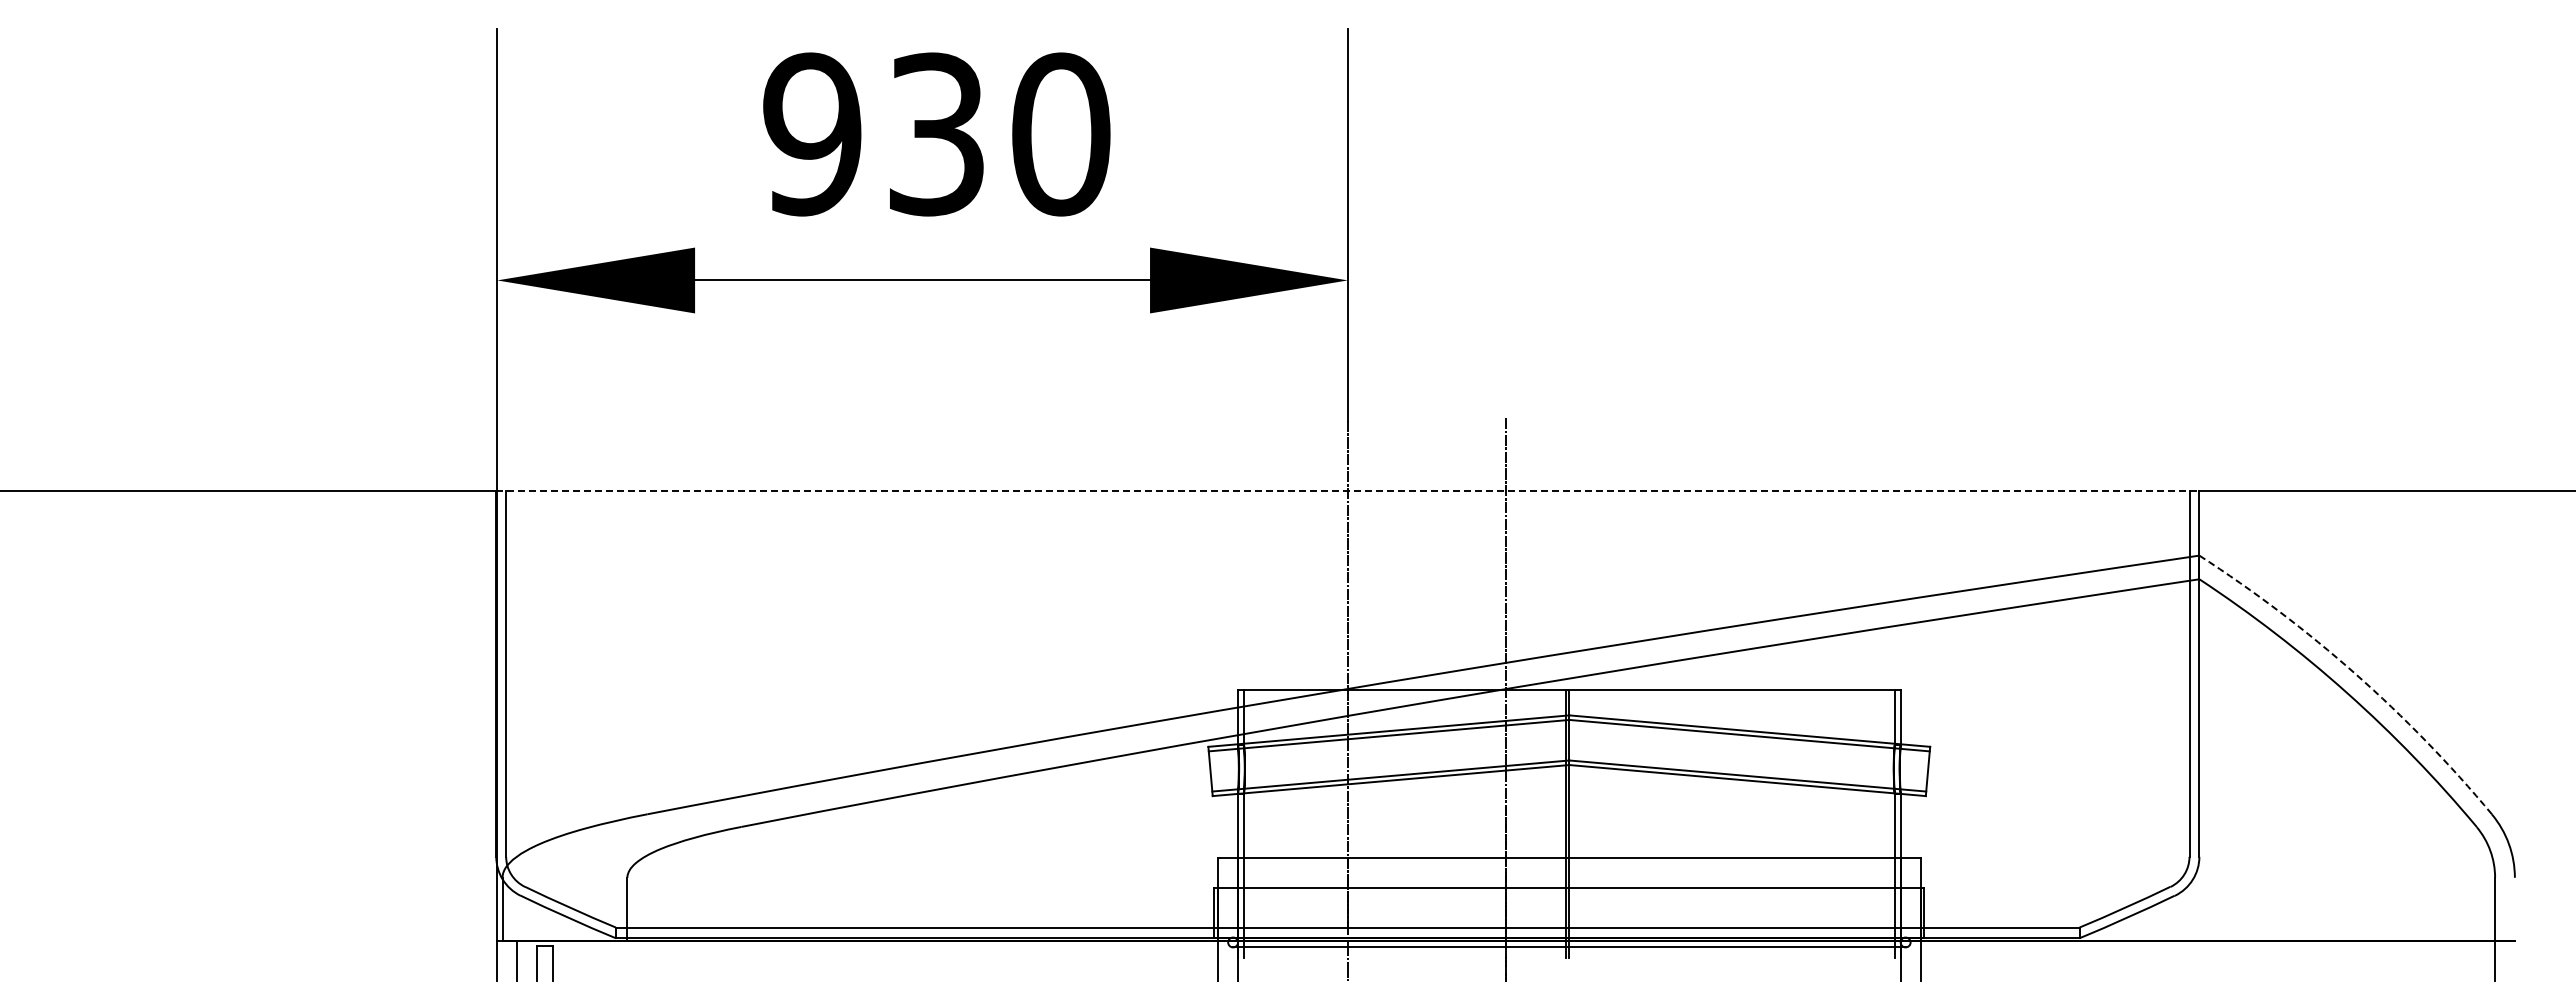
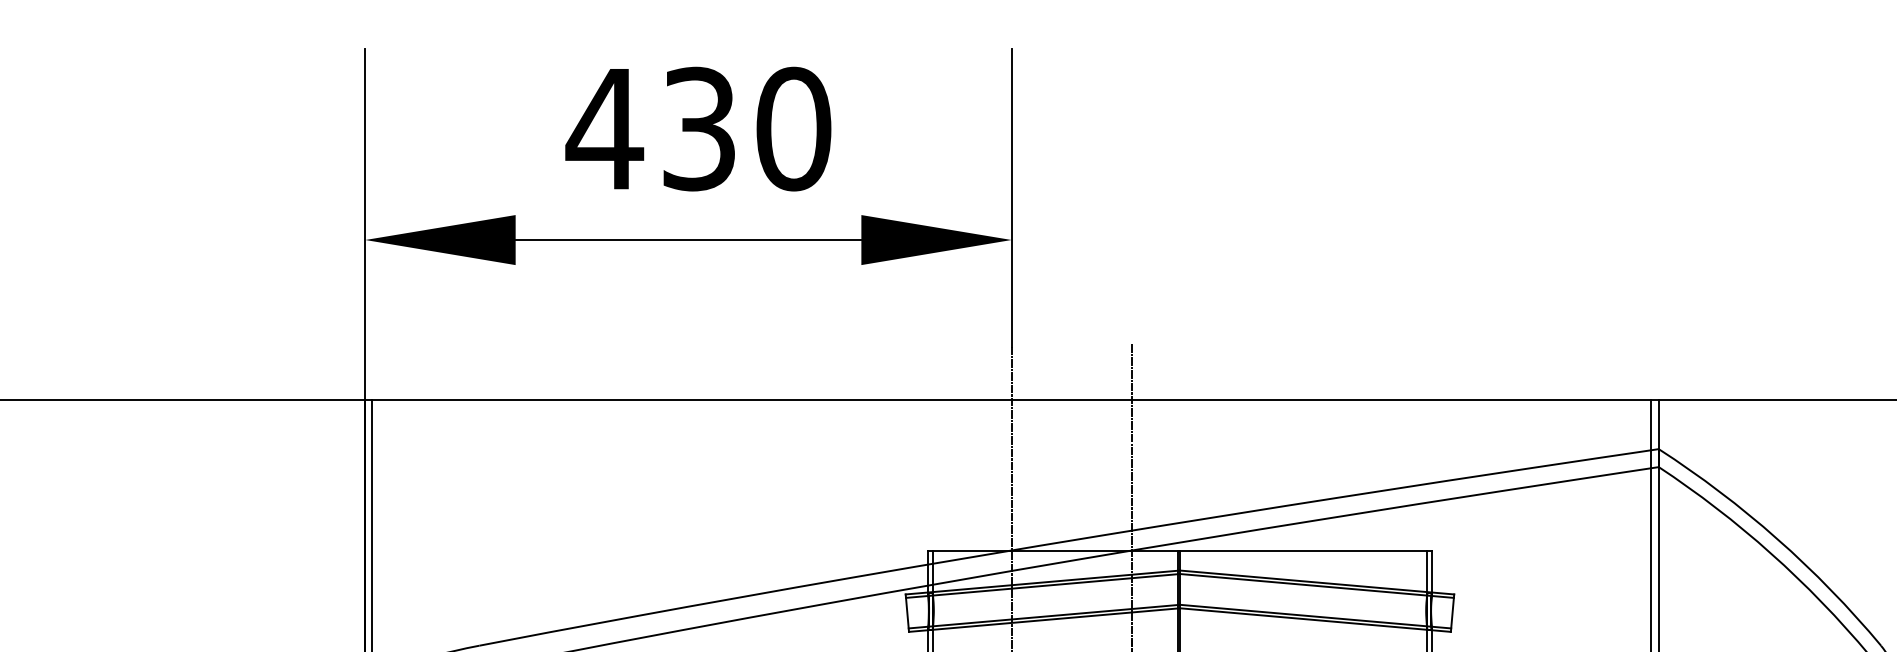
text: (812, 134) -> (604, 129), 930 -> 430
line: (1347, 491) -> (1011, 400), dashed -> solid
arc: (2355, 673) -> (1777, 538), dashed -> solid

